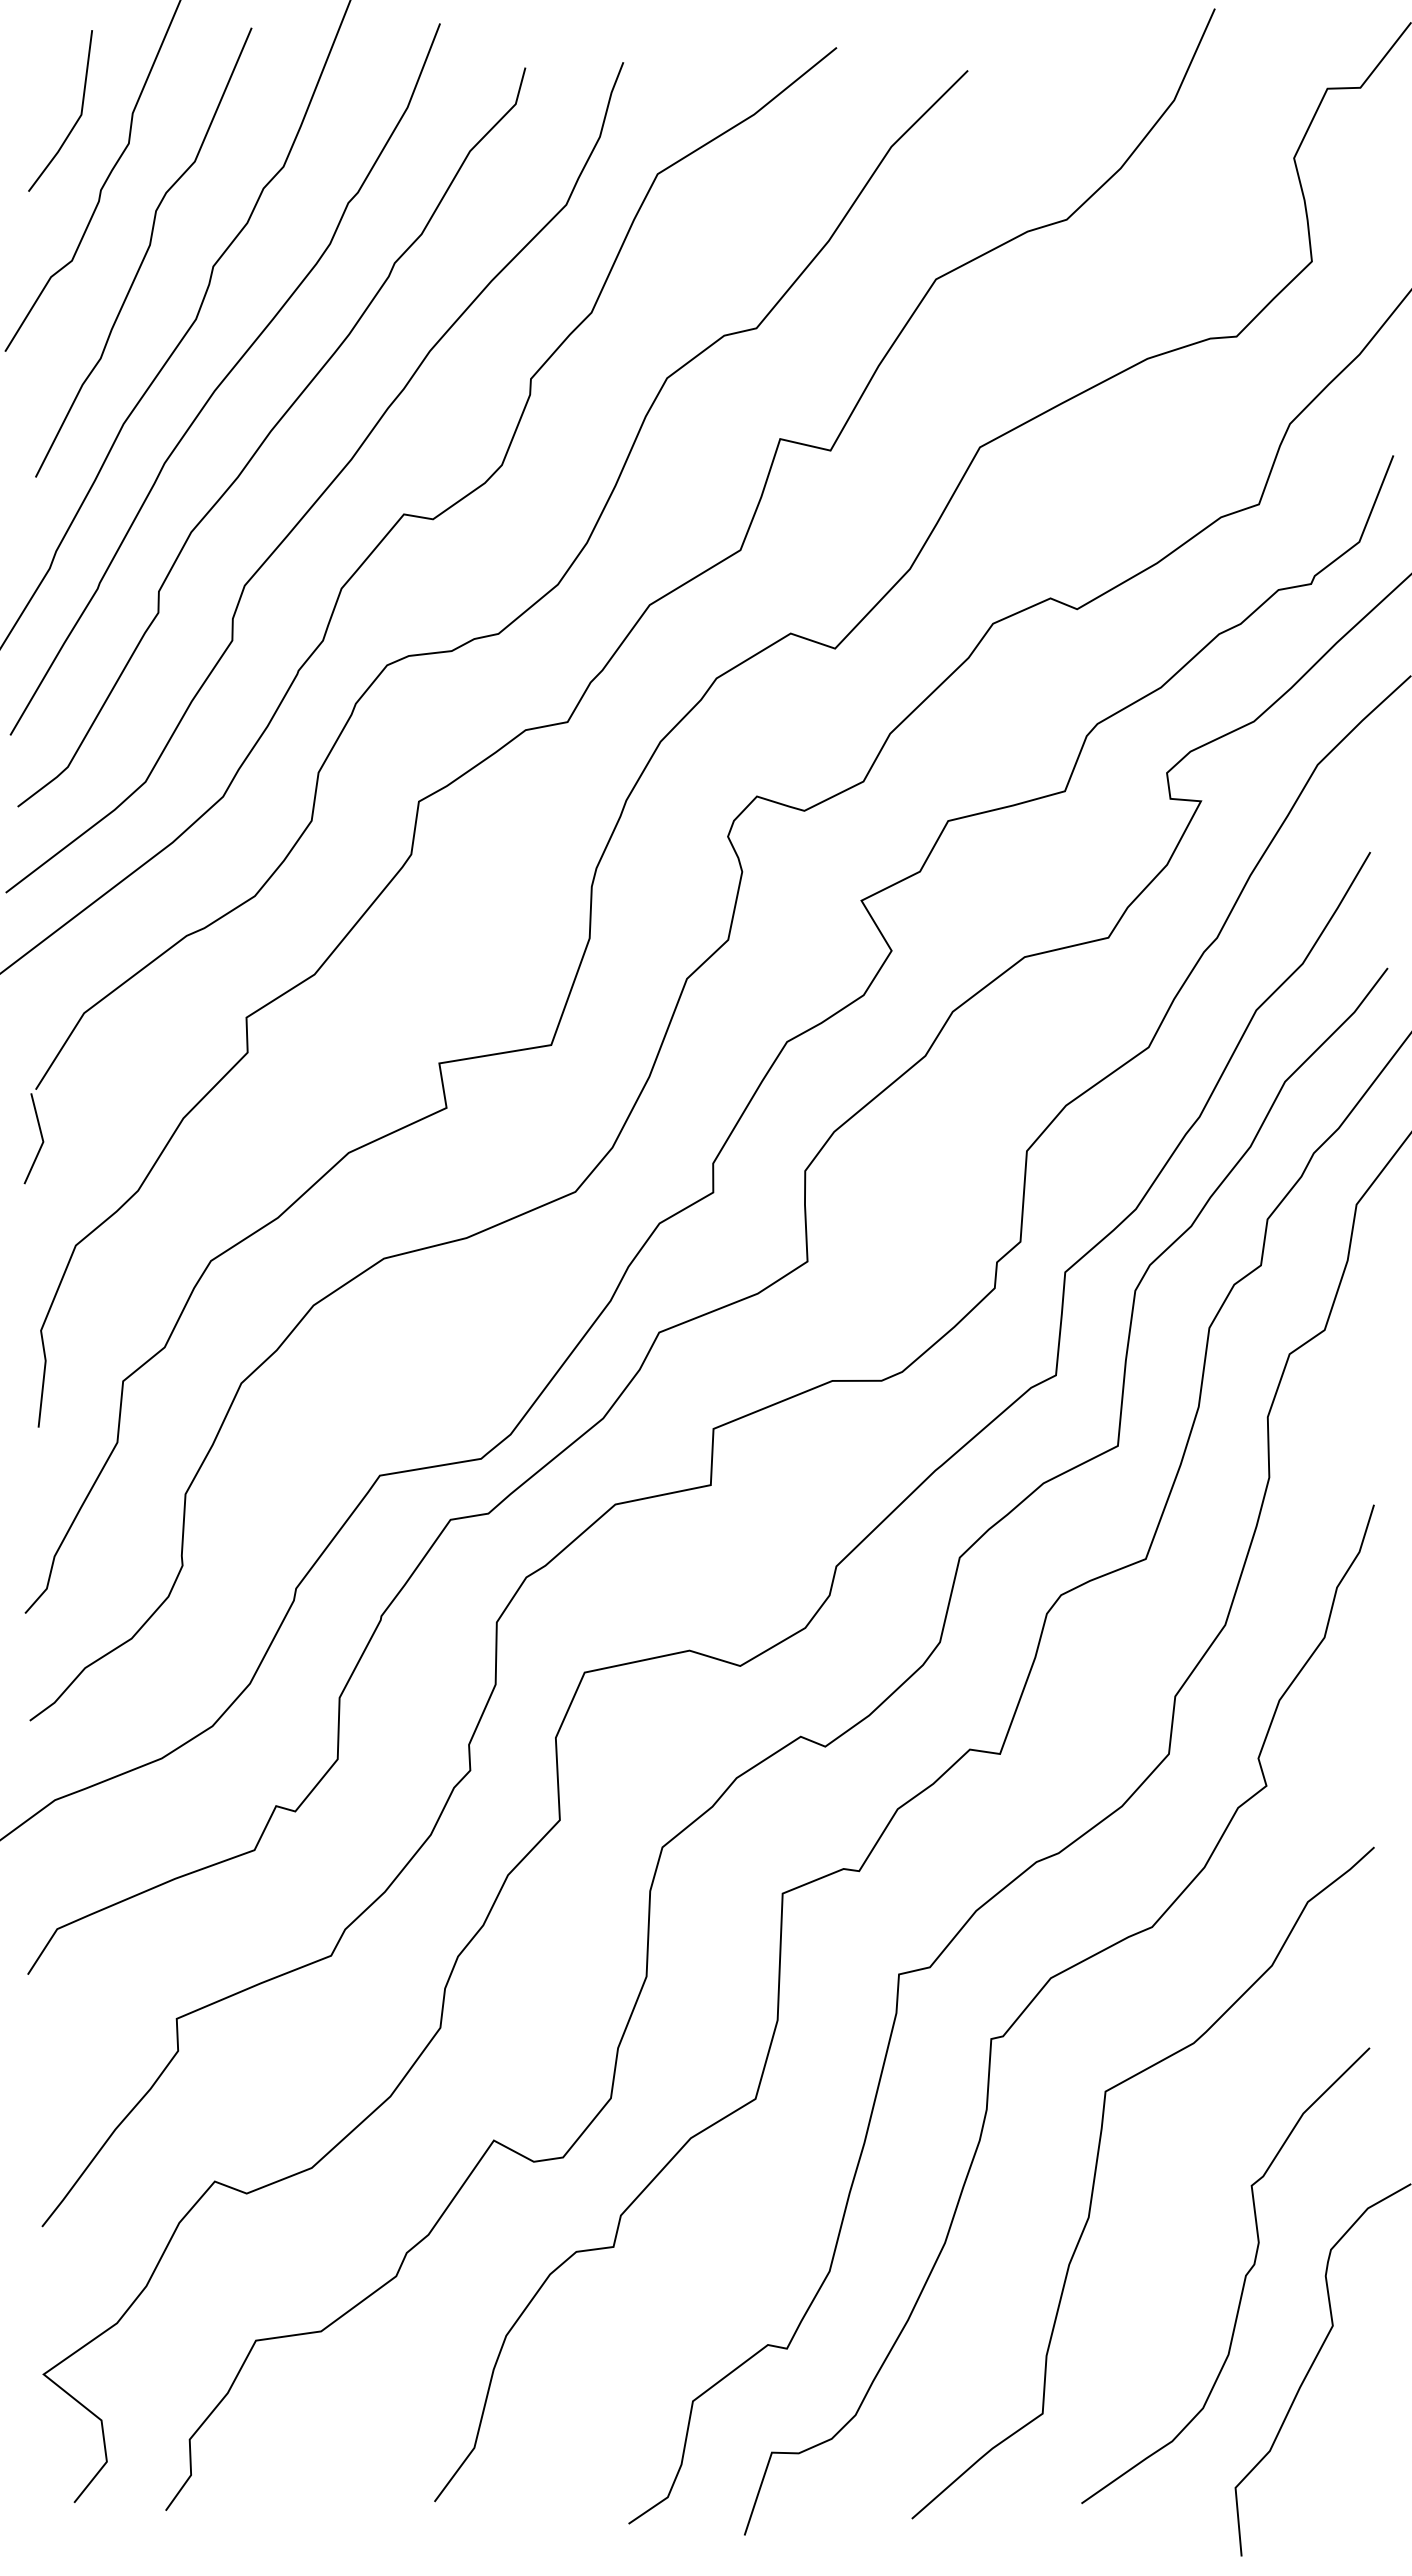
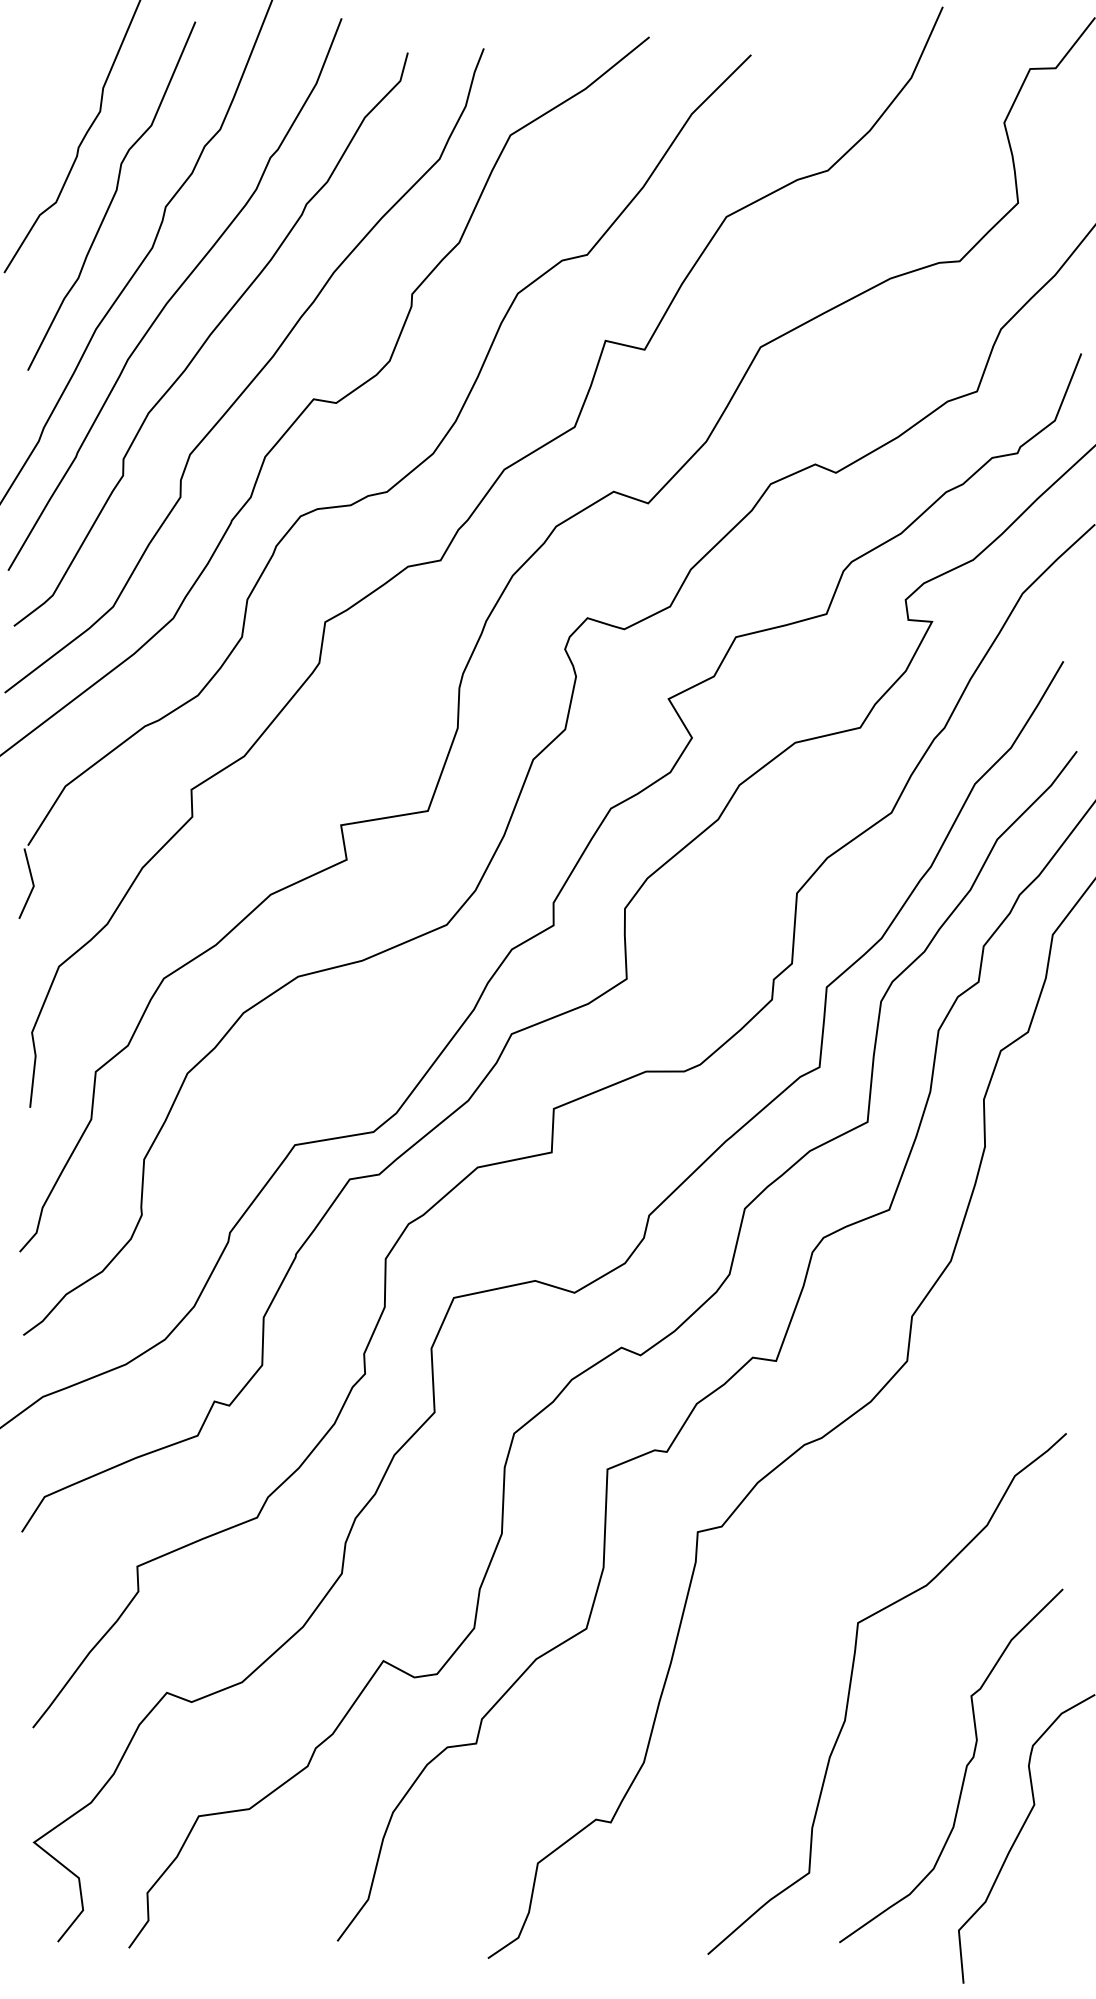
line: (76, 120) -> (59, 93), removed
curve: (1037, 1996) -> (805, 1549), removed

